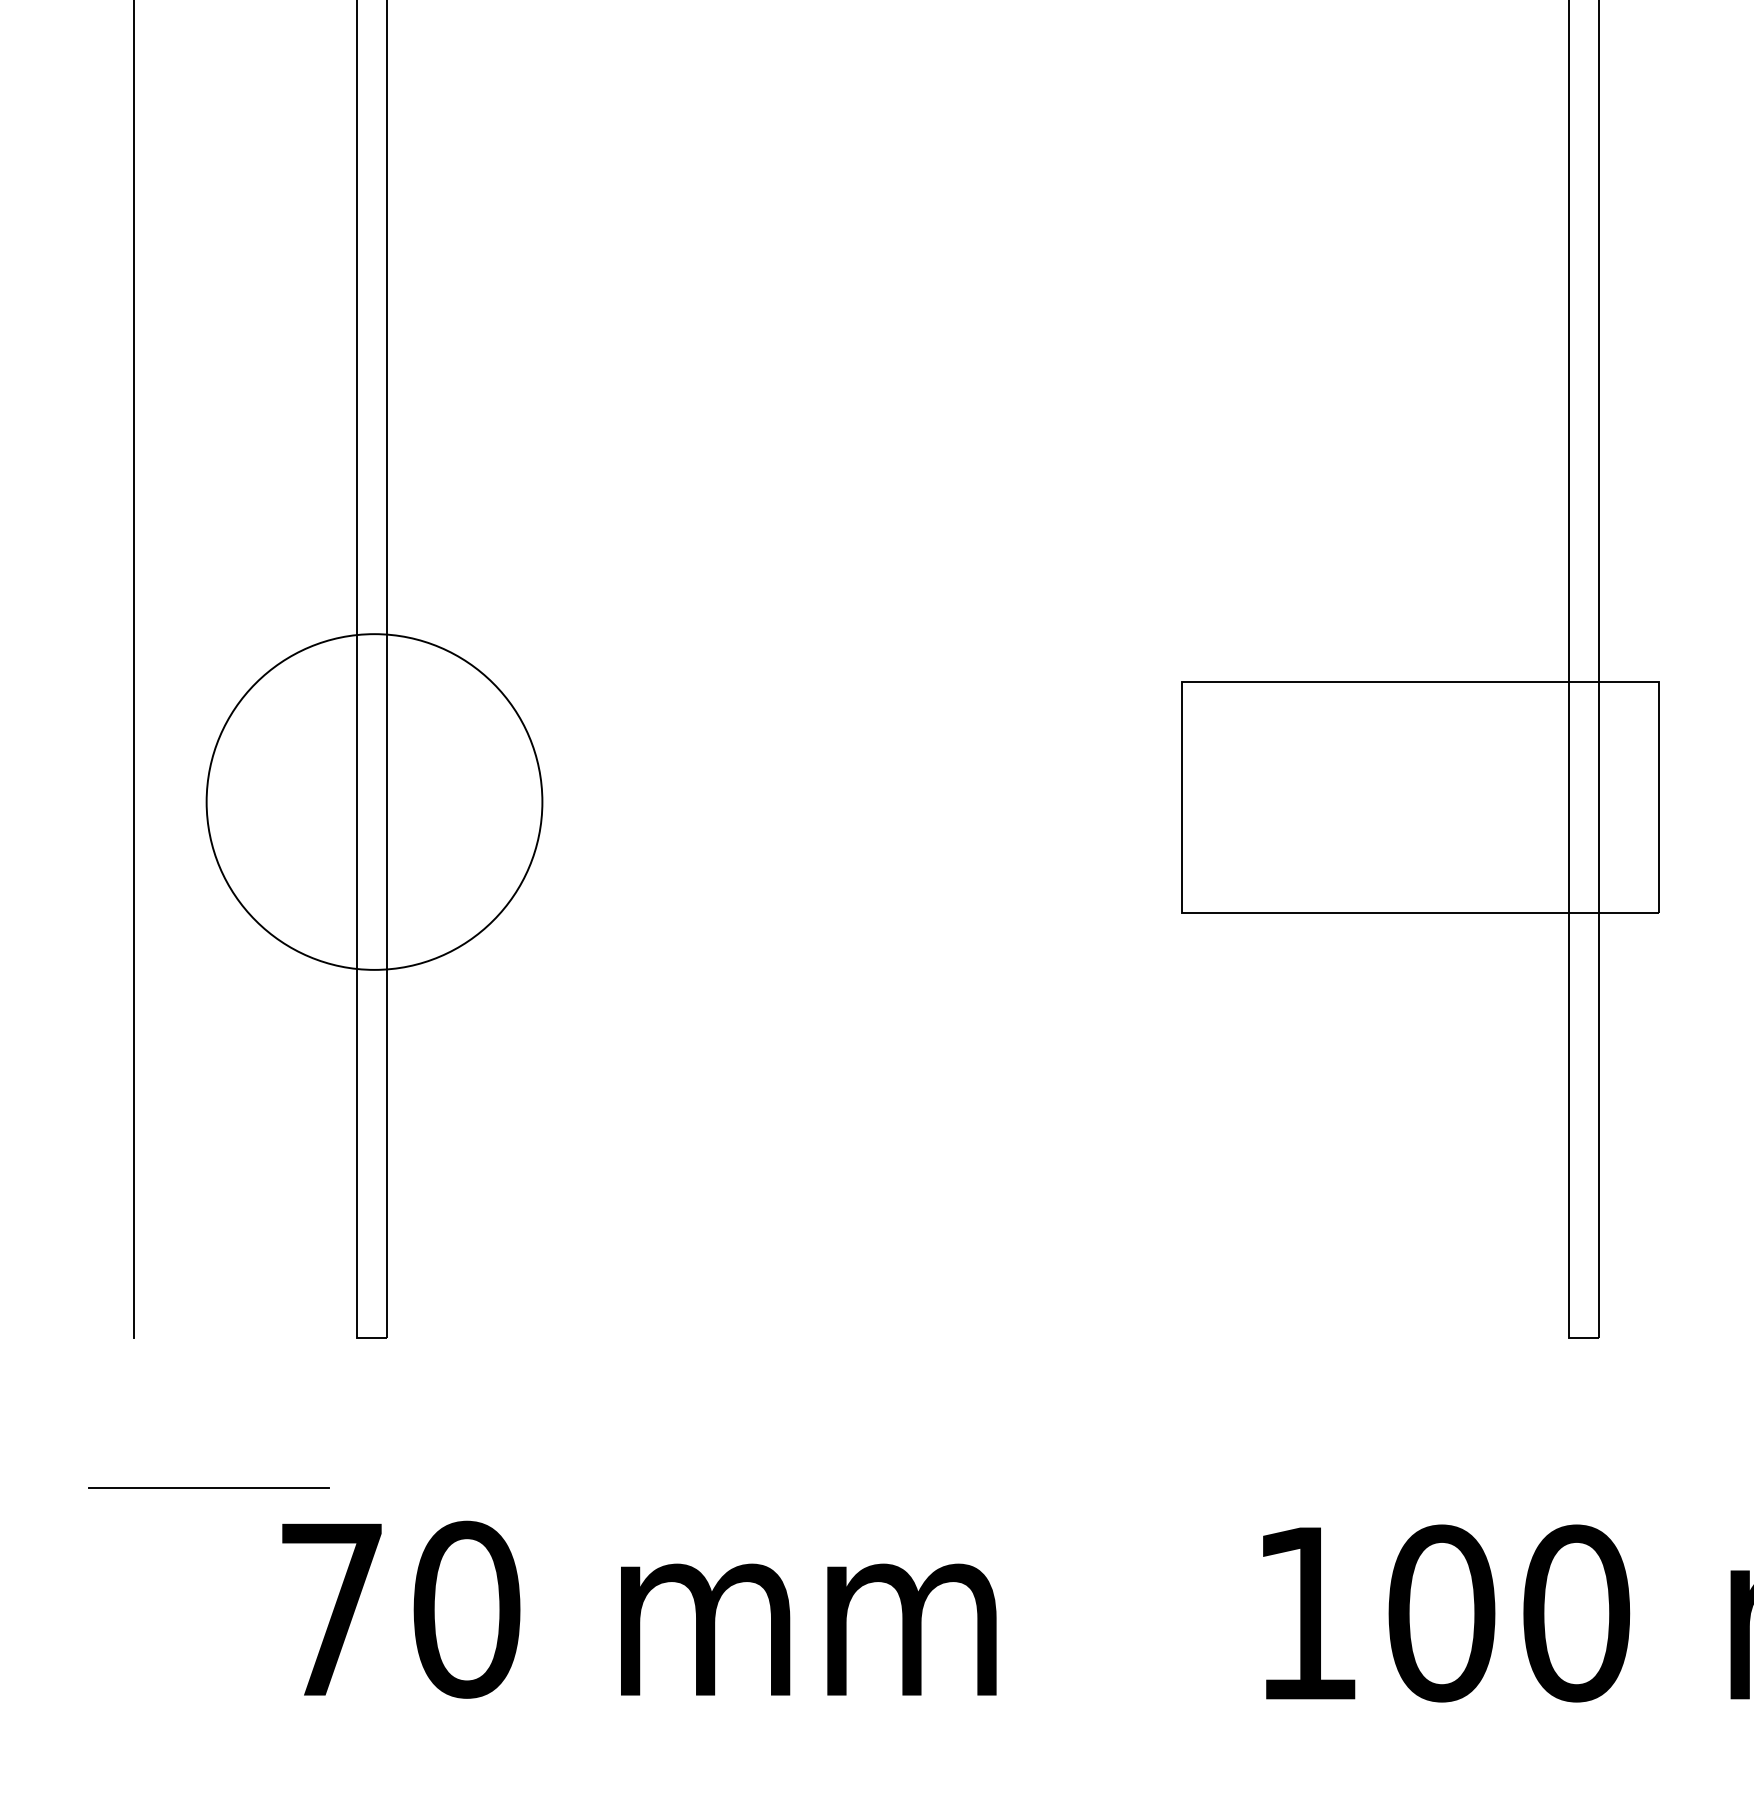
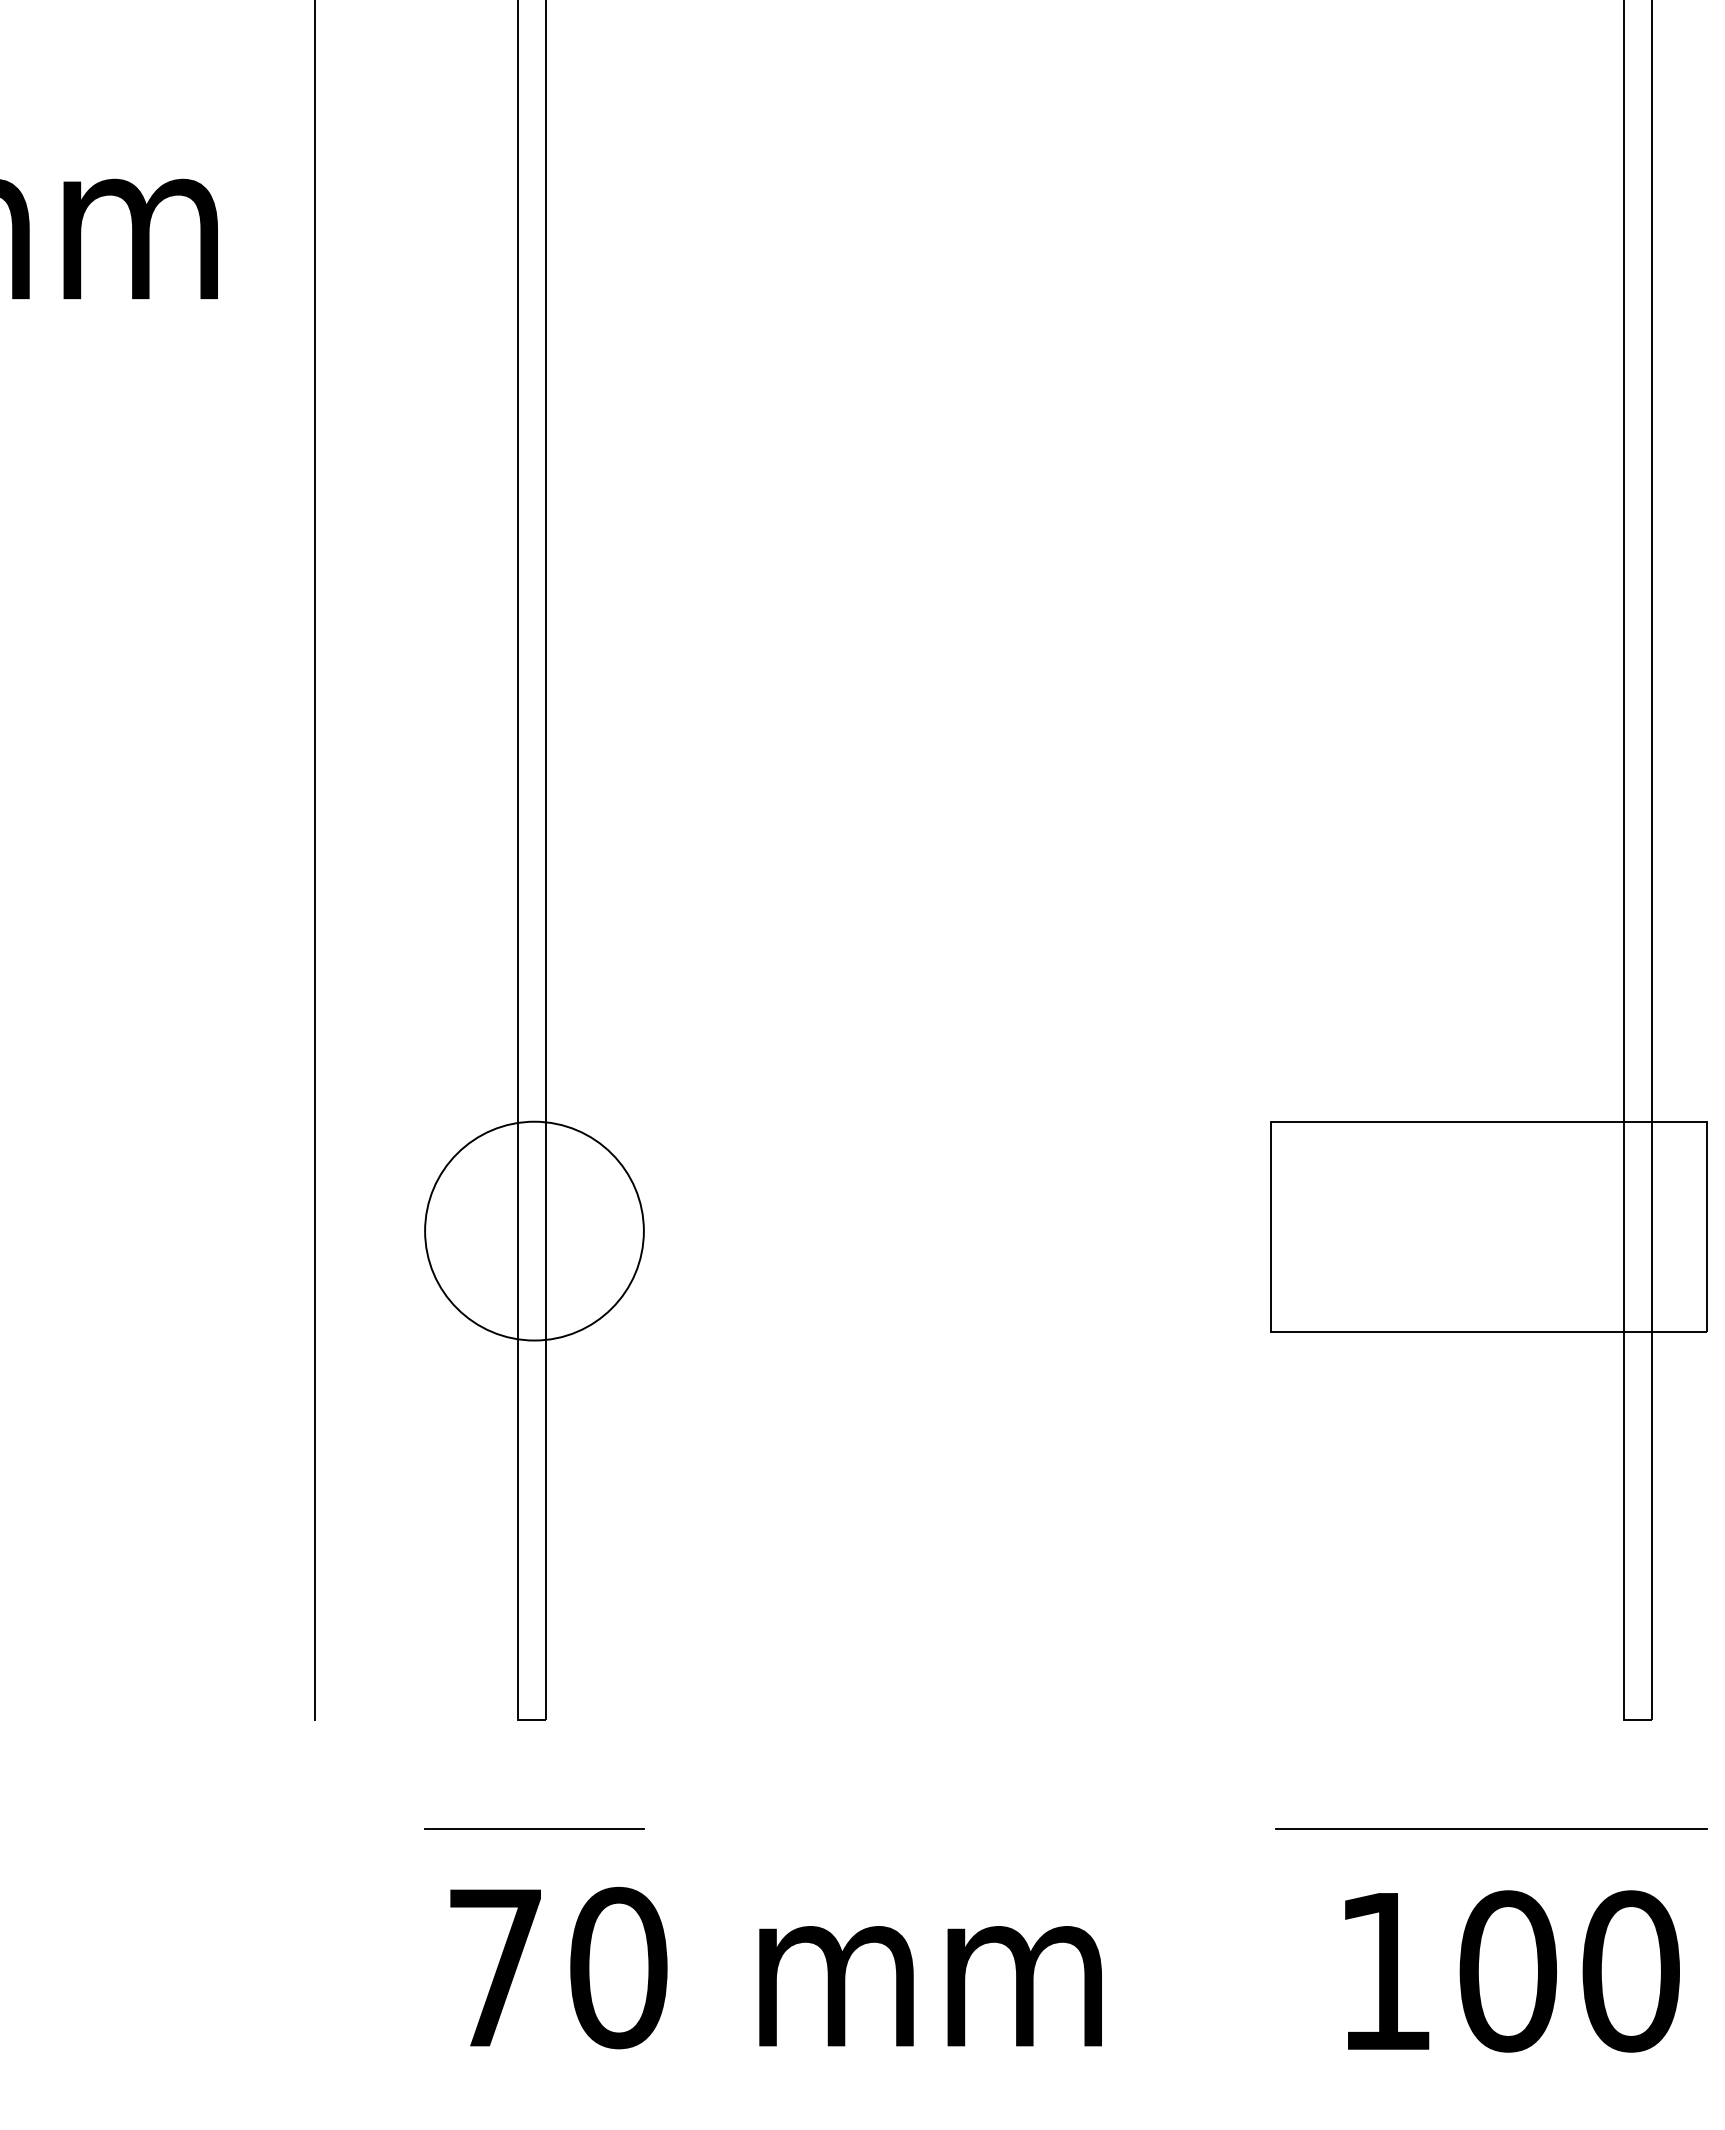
circle: (374, 801) -> (534, 1230), size x0.71
line: (1423, 1456) -> (1491, 1828), added
line: (209, 1487) -> (534, 1828), moved

